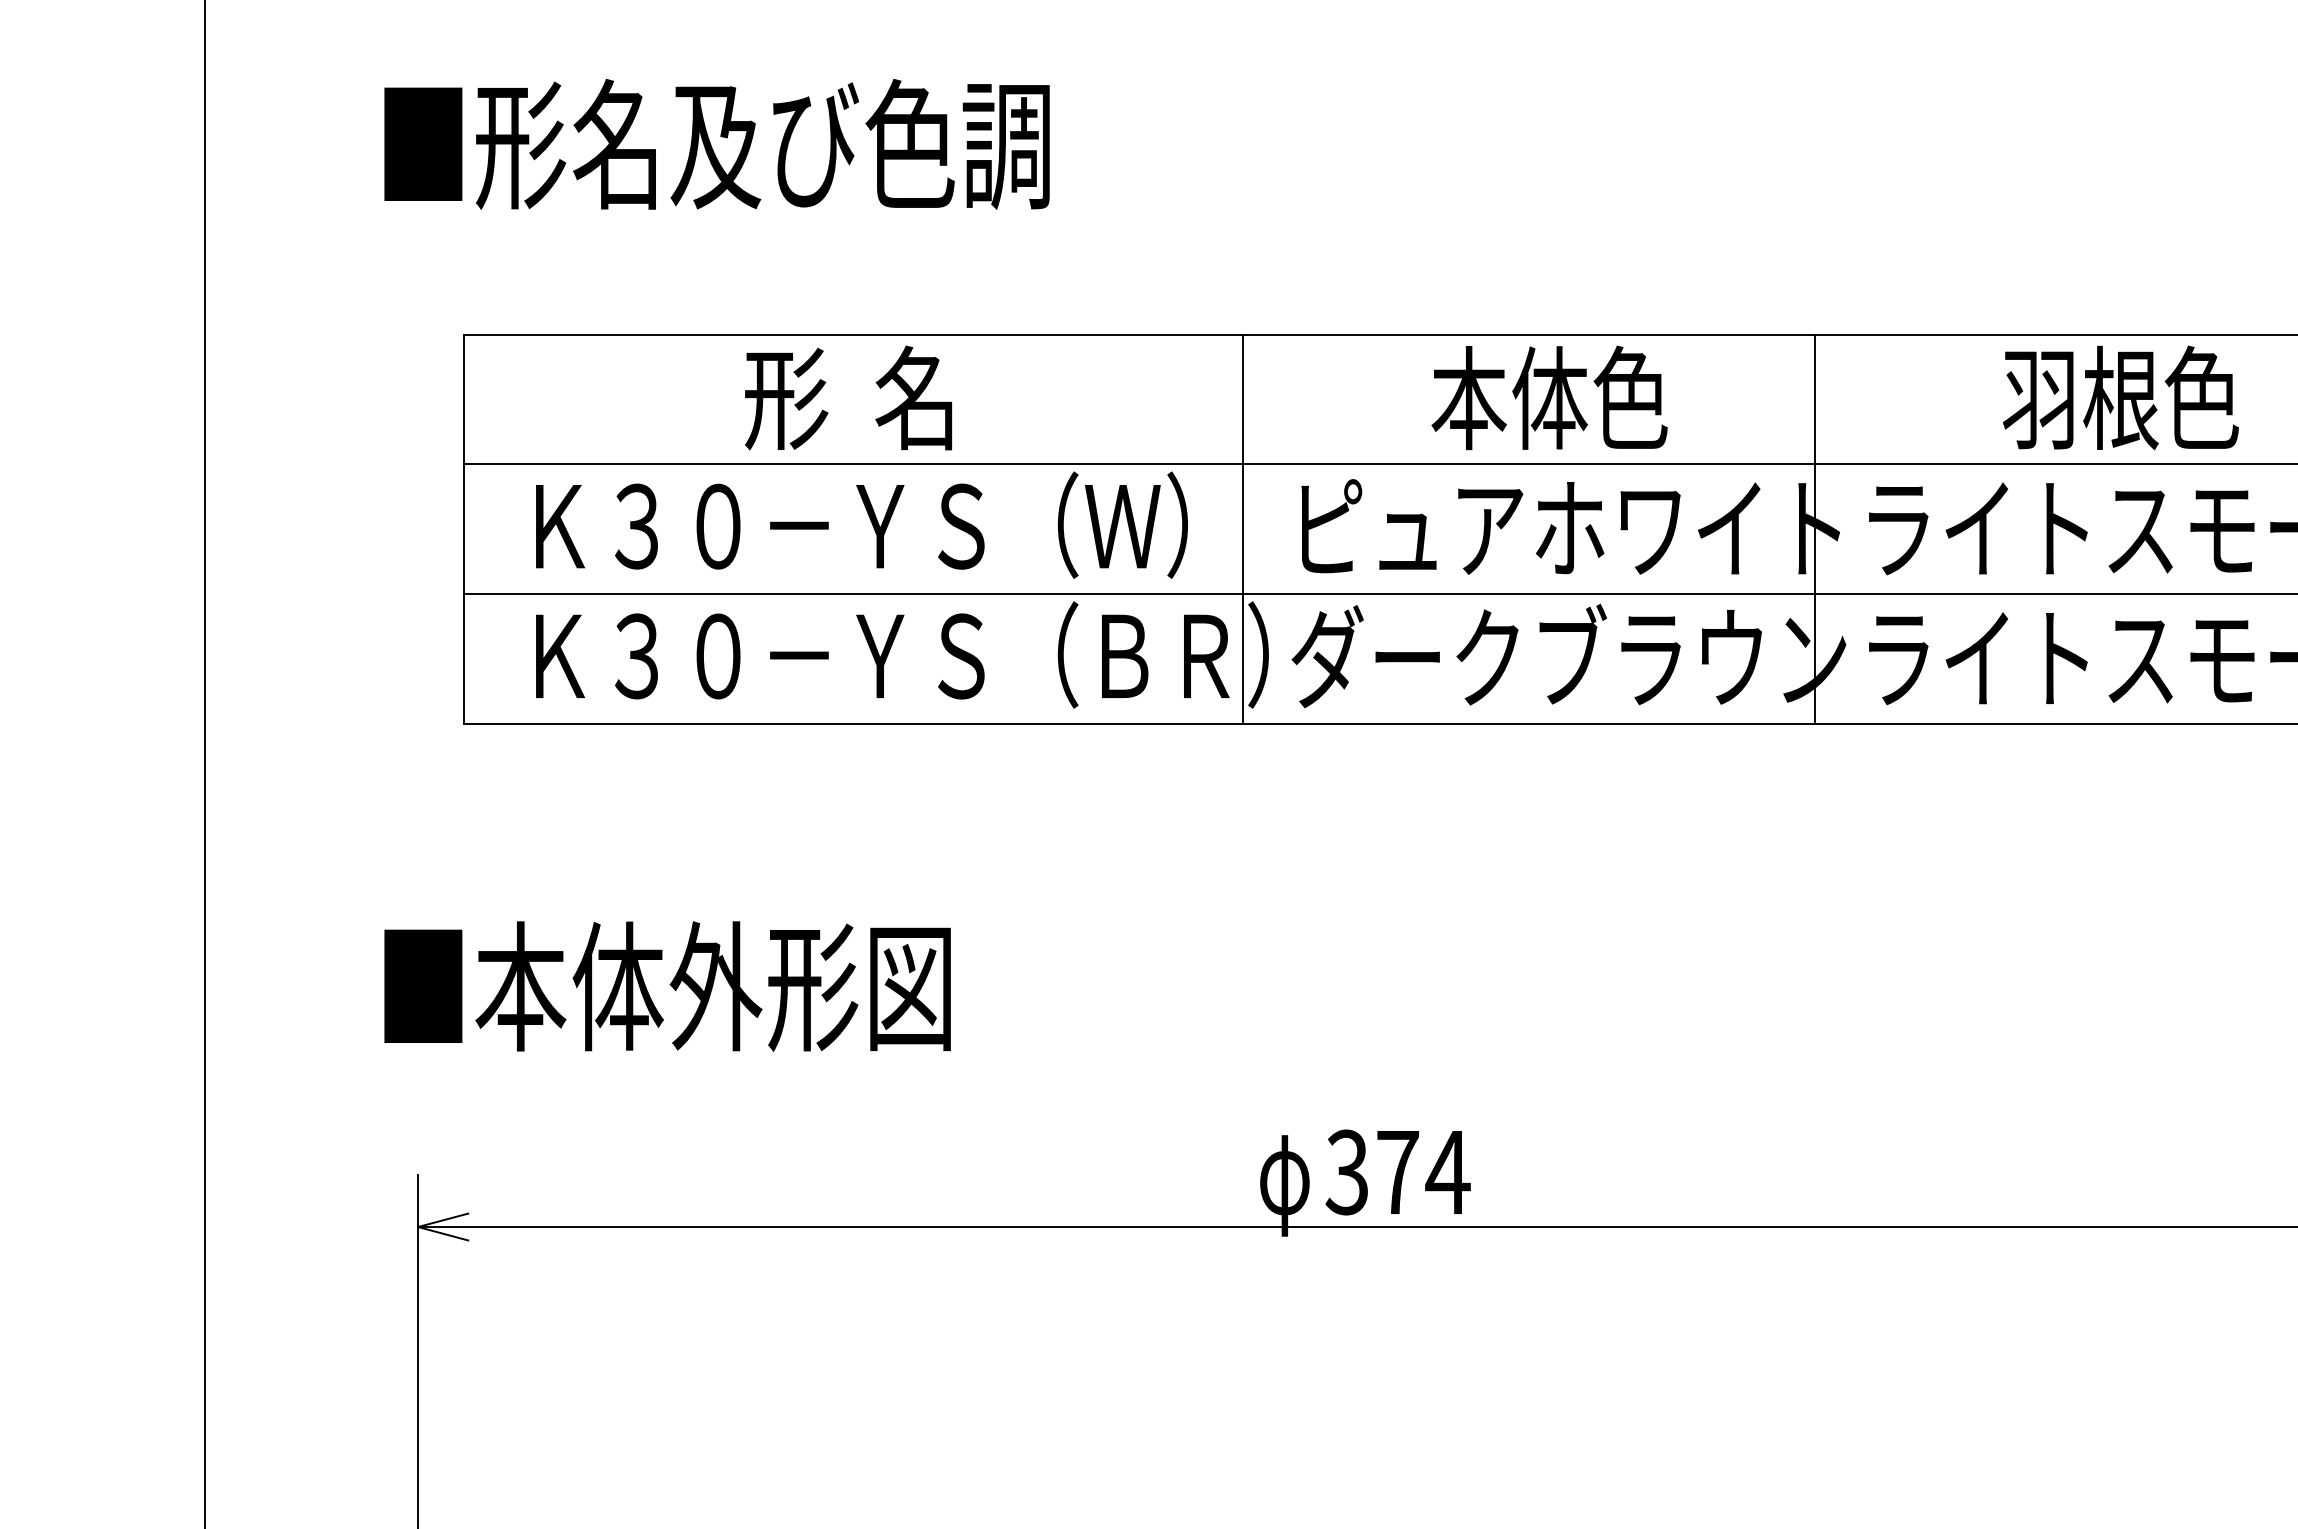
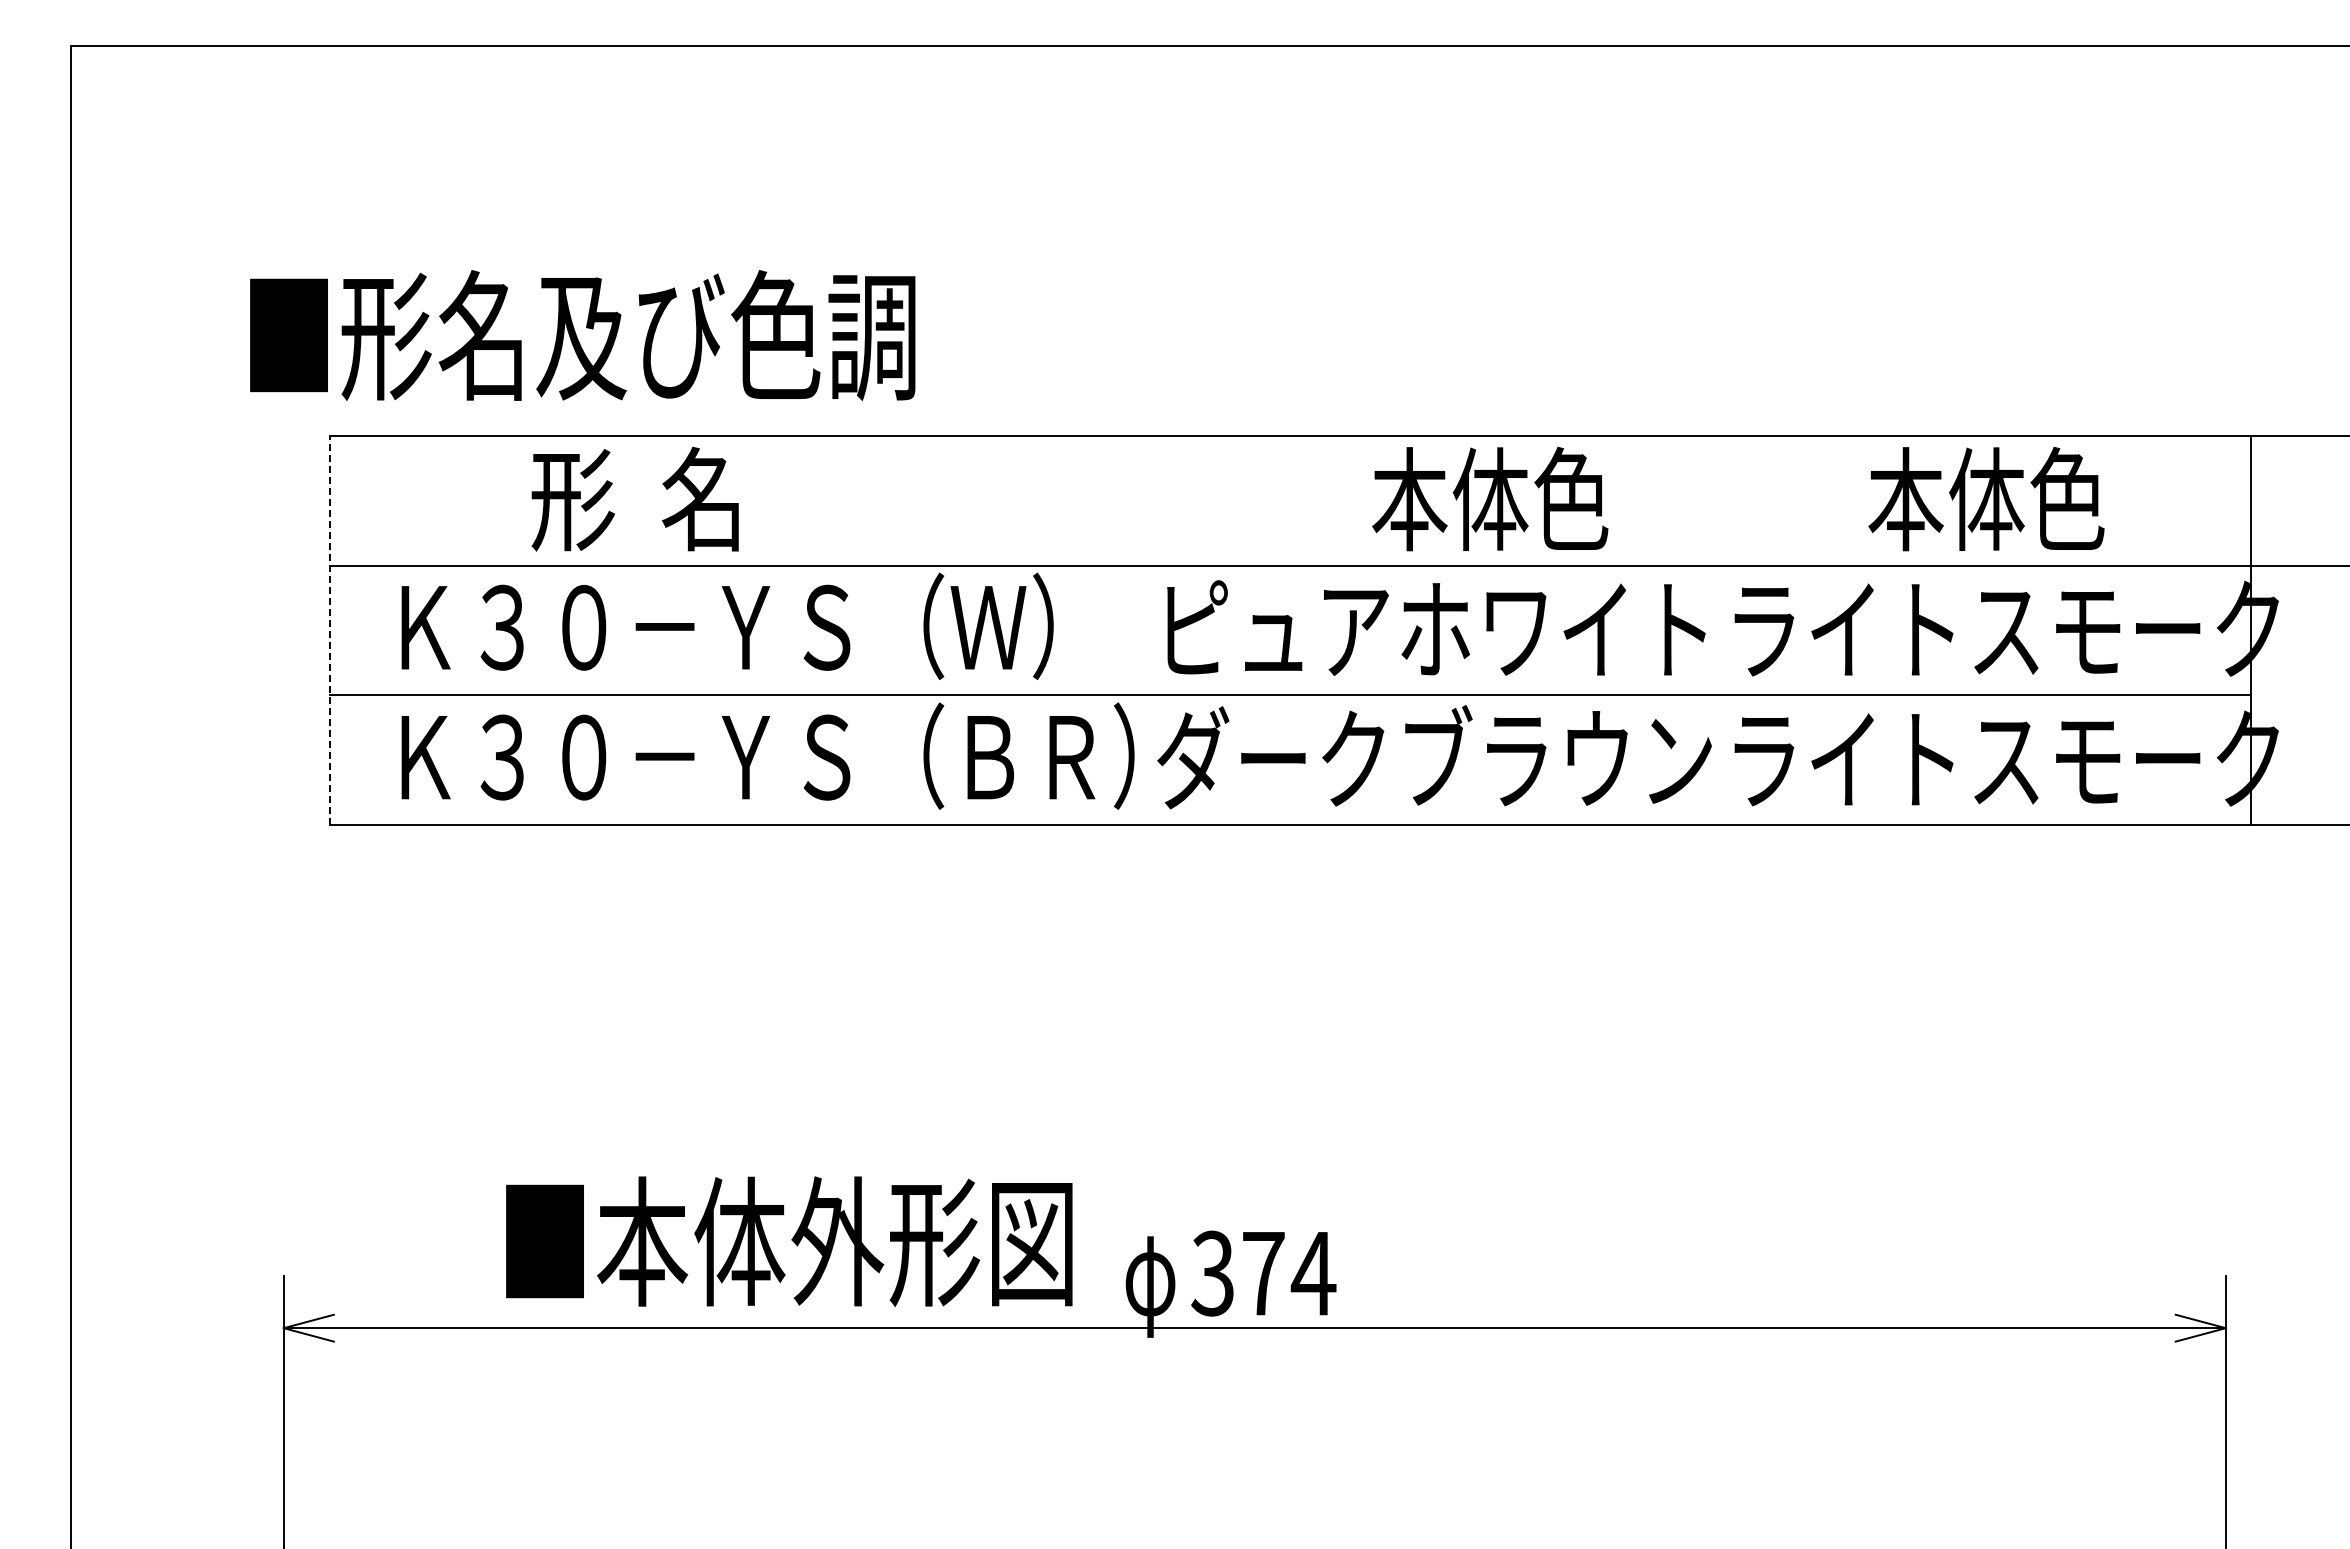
text: (716, 144) -> (582, 335), moved
text: (847, 397) -> (634, 498), moved
text: (1549, 397) -> (1490, 498), moved
text: (2080, 398) -> (1946, 499), 羽根色 -> 本体色
line: (464, 529) -> (330, 630), solid -> dashed
line: (1243, 529) -> (1109, 630), removed
line: (1814, 529) -> (1680, 630), removed
text: (667, 986) -> (789, 1241), moved

